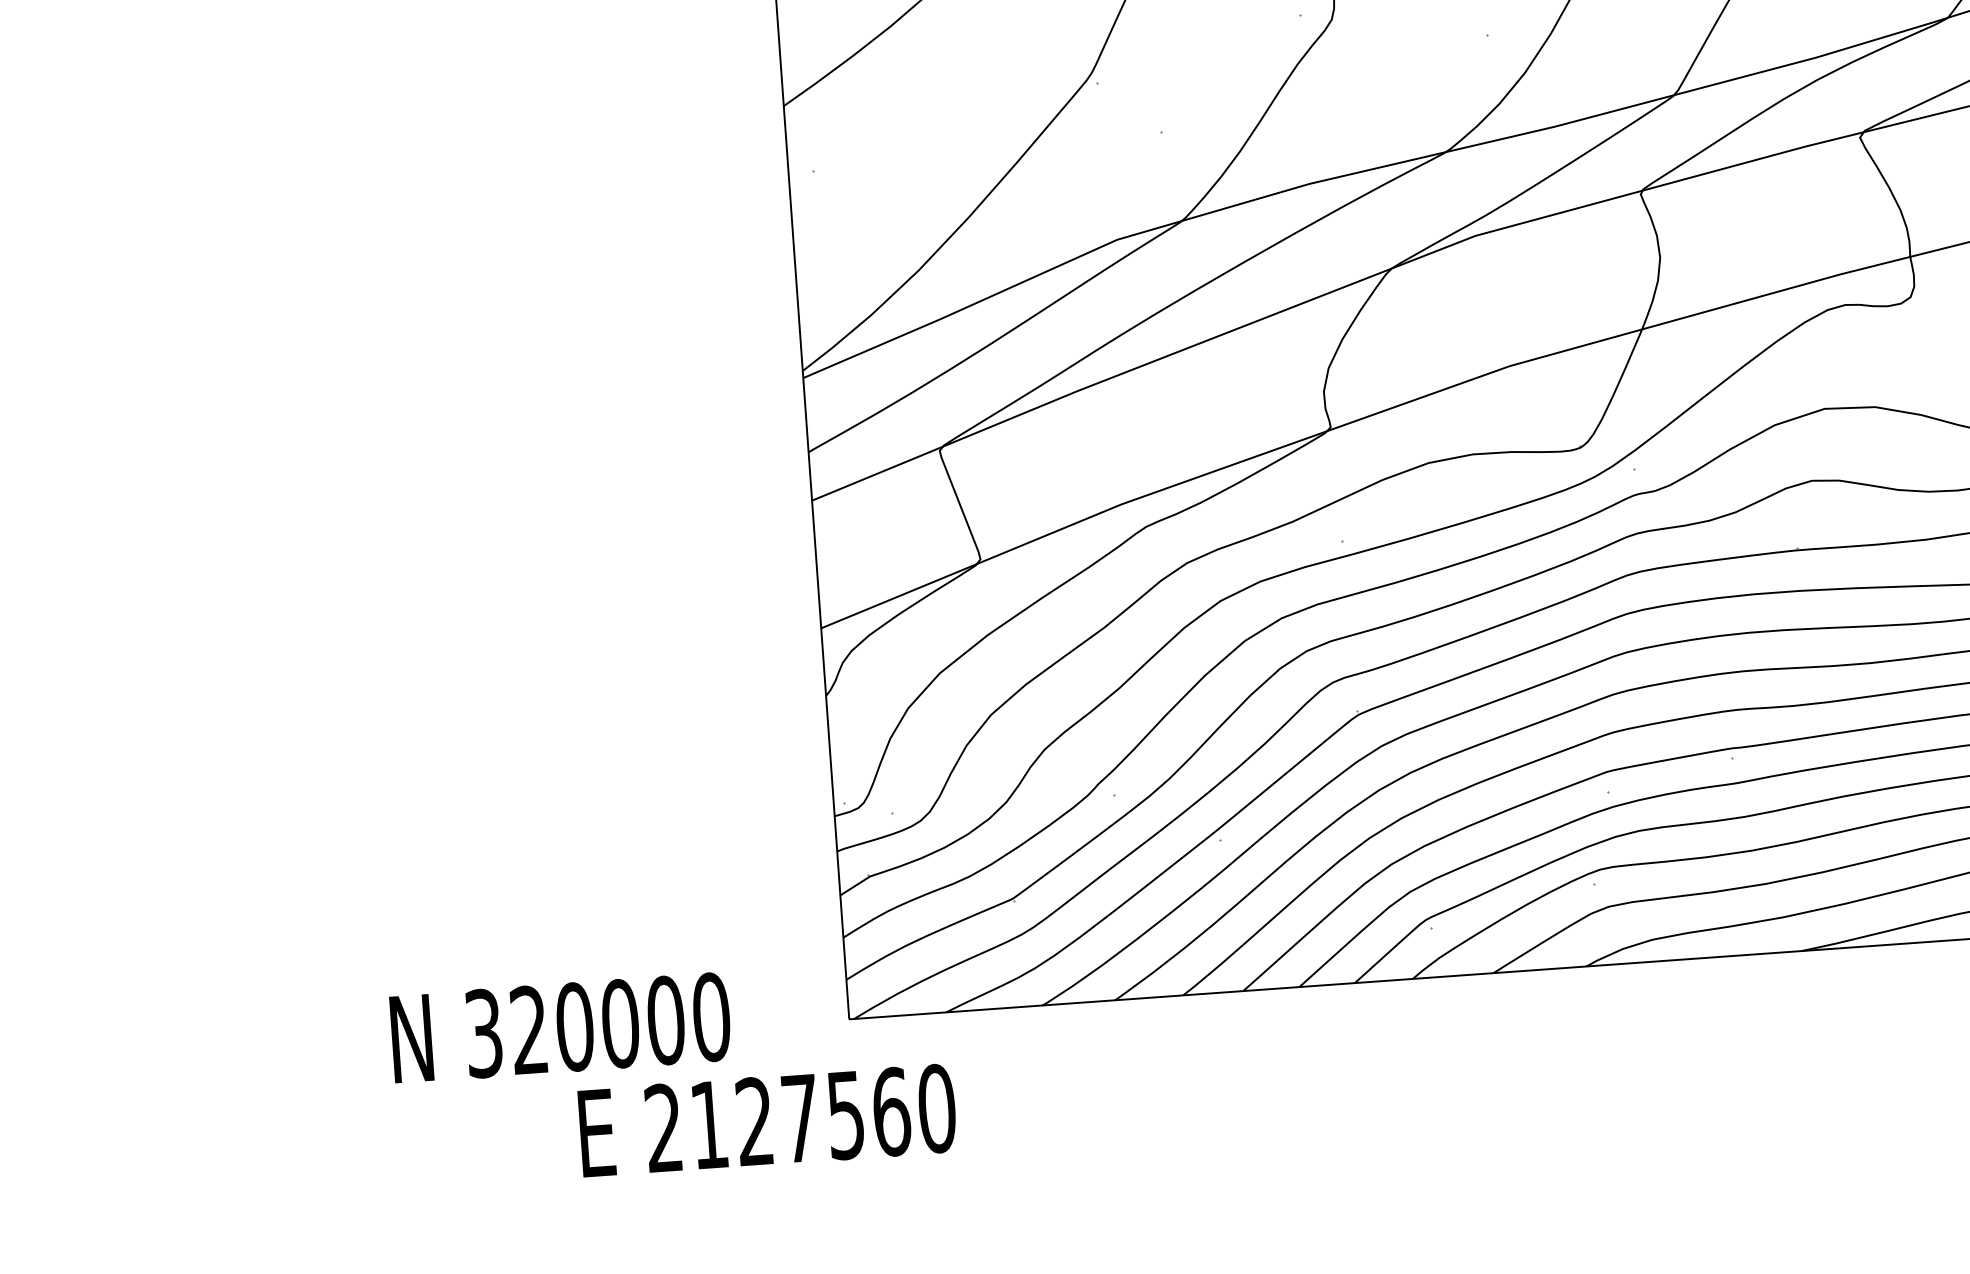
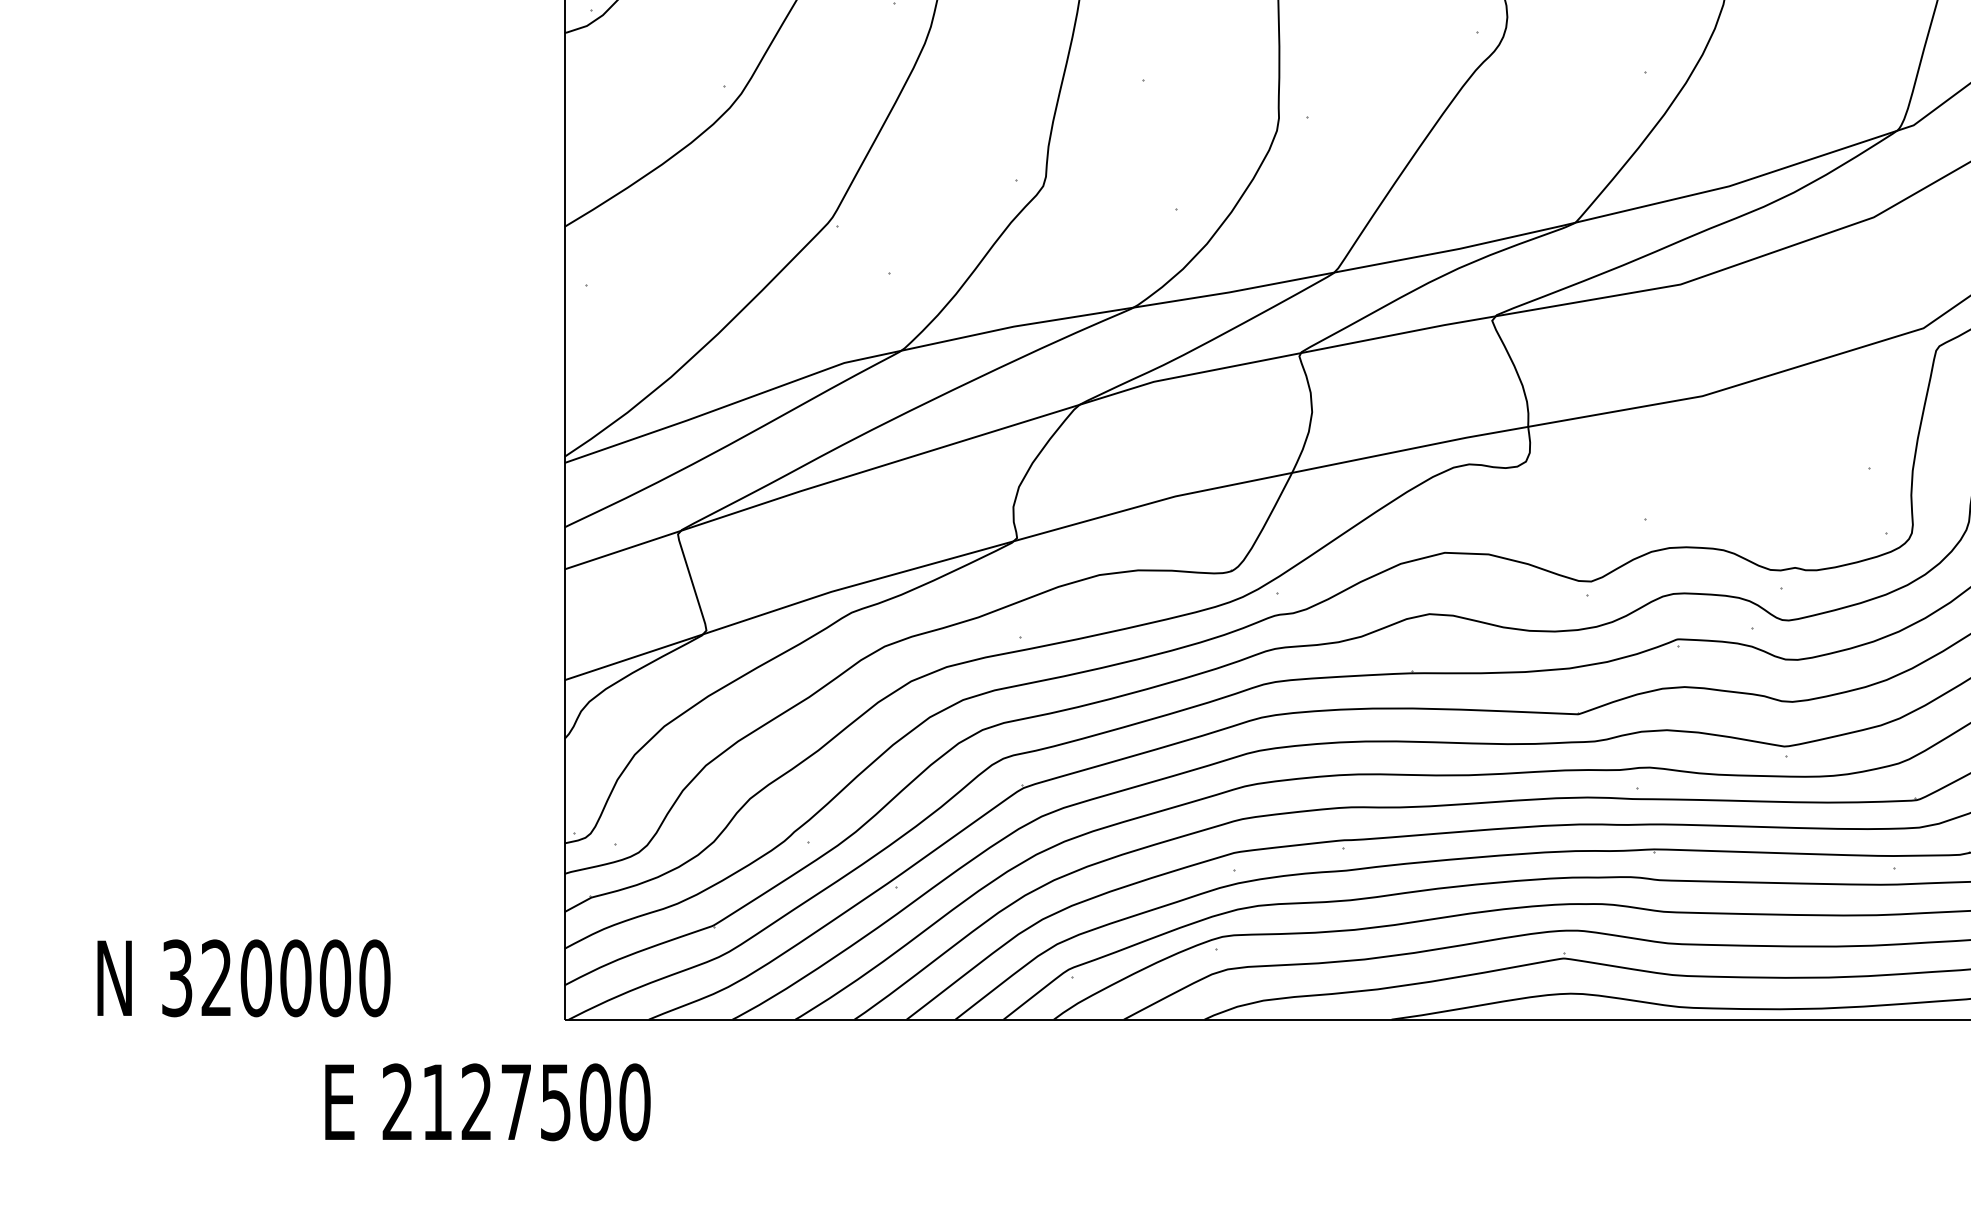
text: (560, 1028) -> (243, 978), moved
text: (891, 1112) -> (595, 1102), 2127560 -> 2127500

